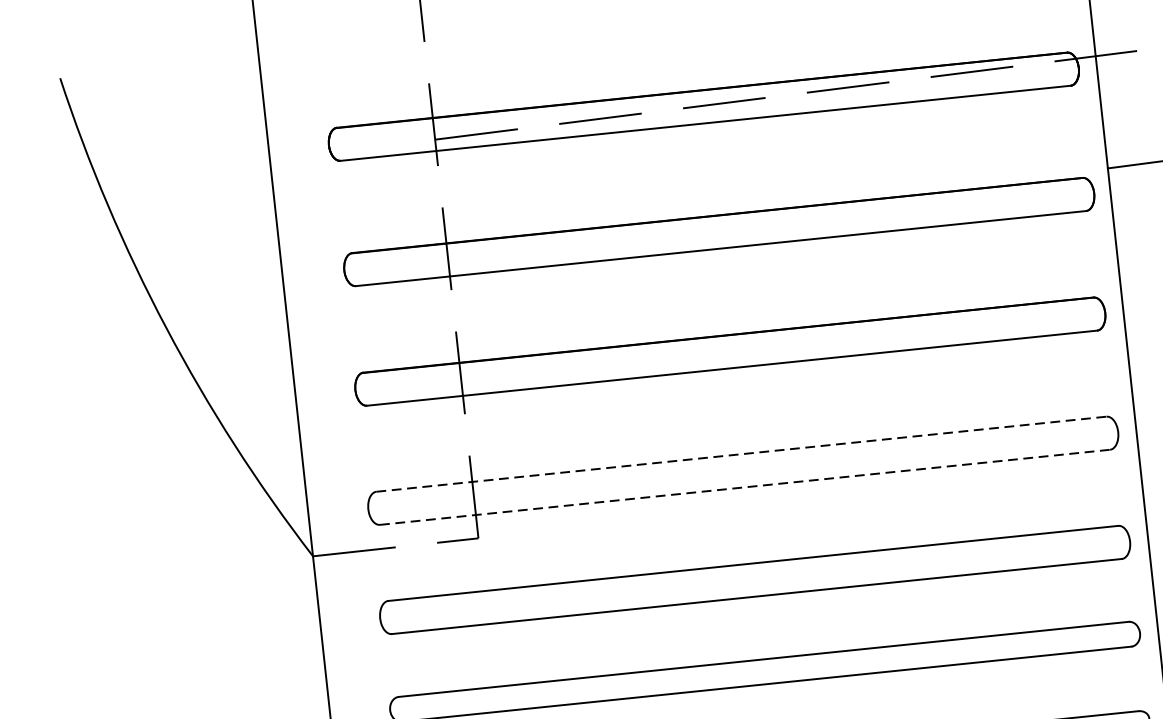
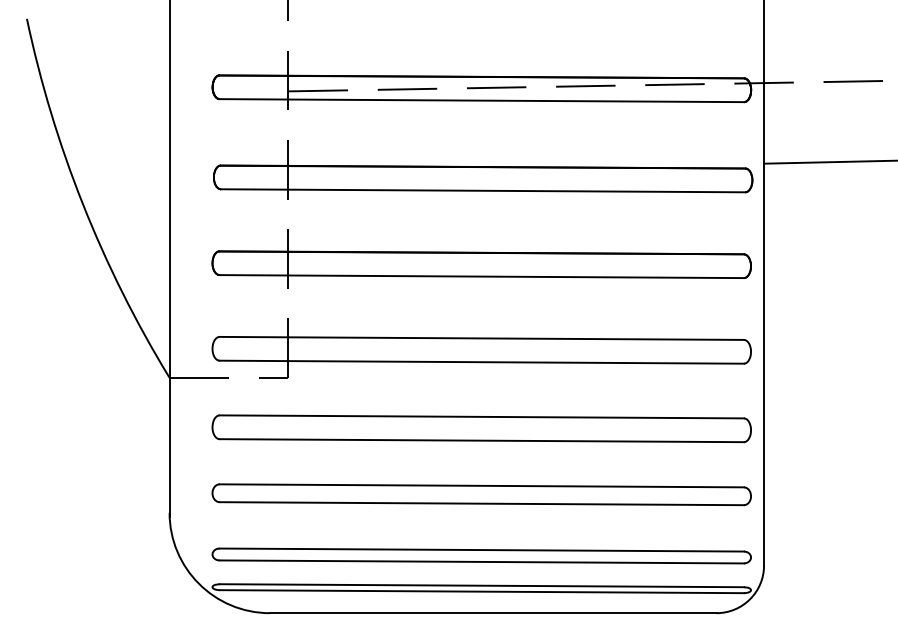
line: (742, 454) -> (482, 338), dashed -> solid
line: (746, 487) -> (482, 362), dashed -> solid

